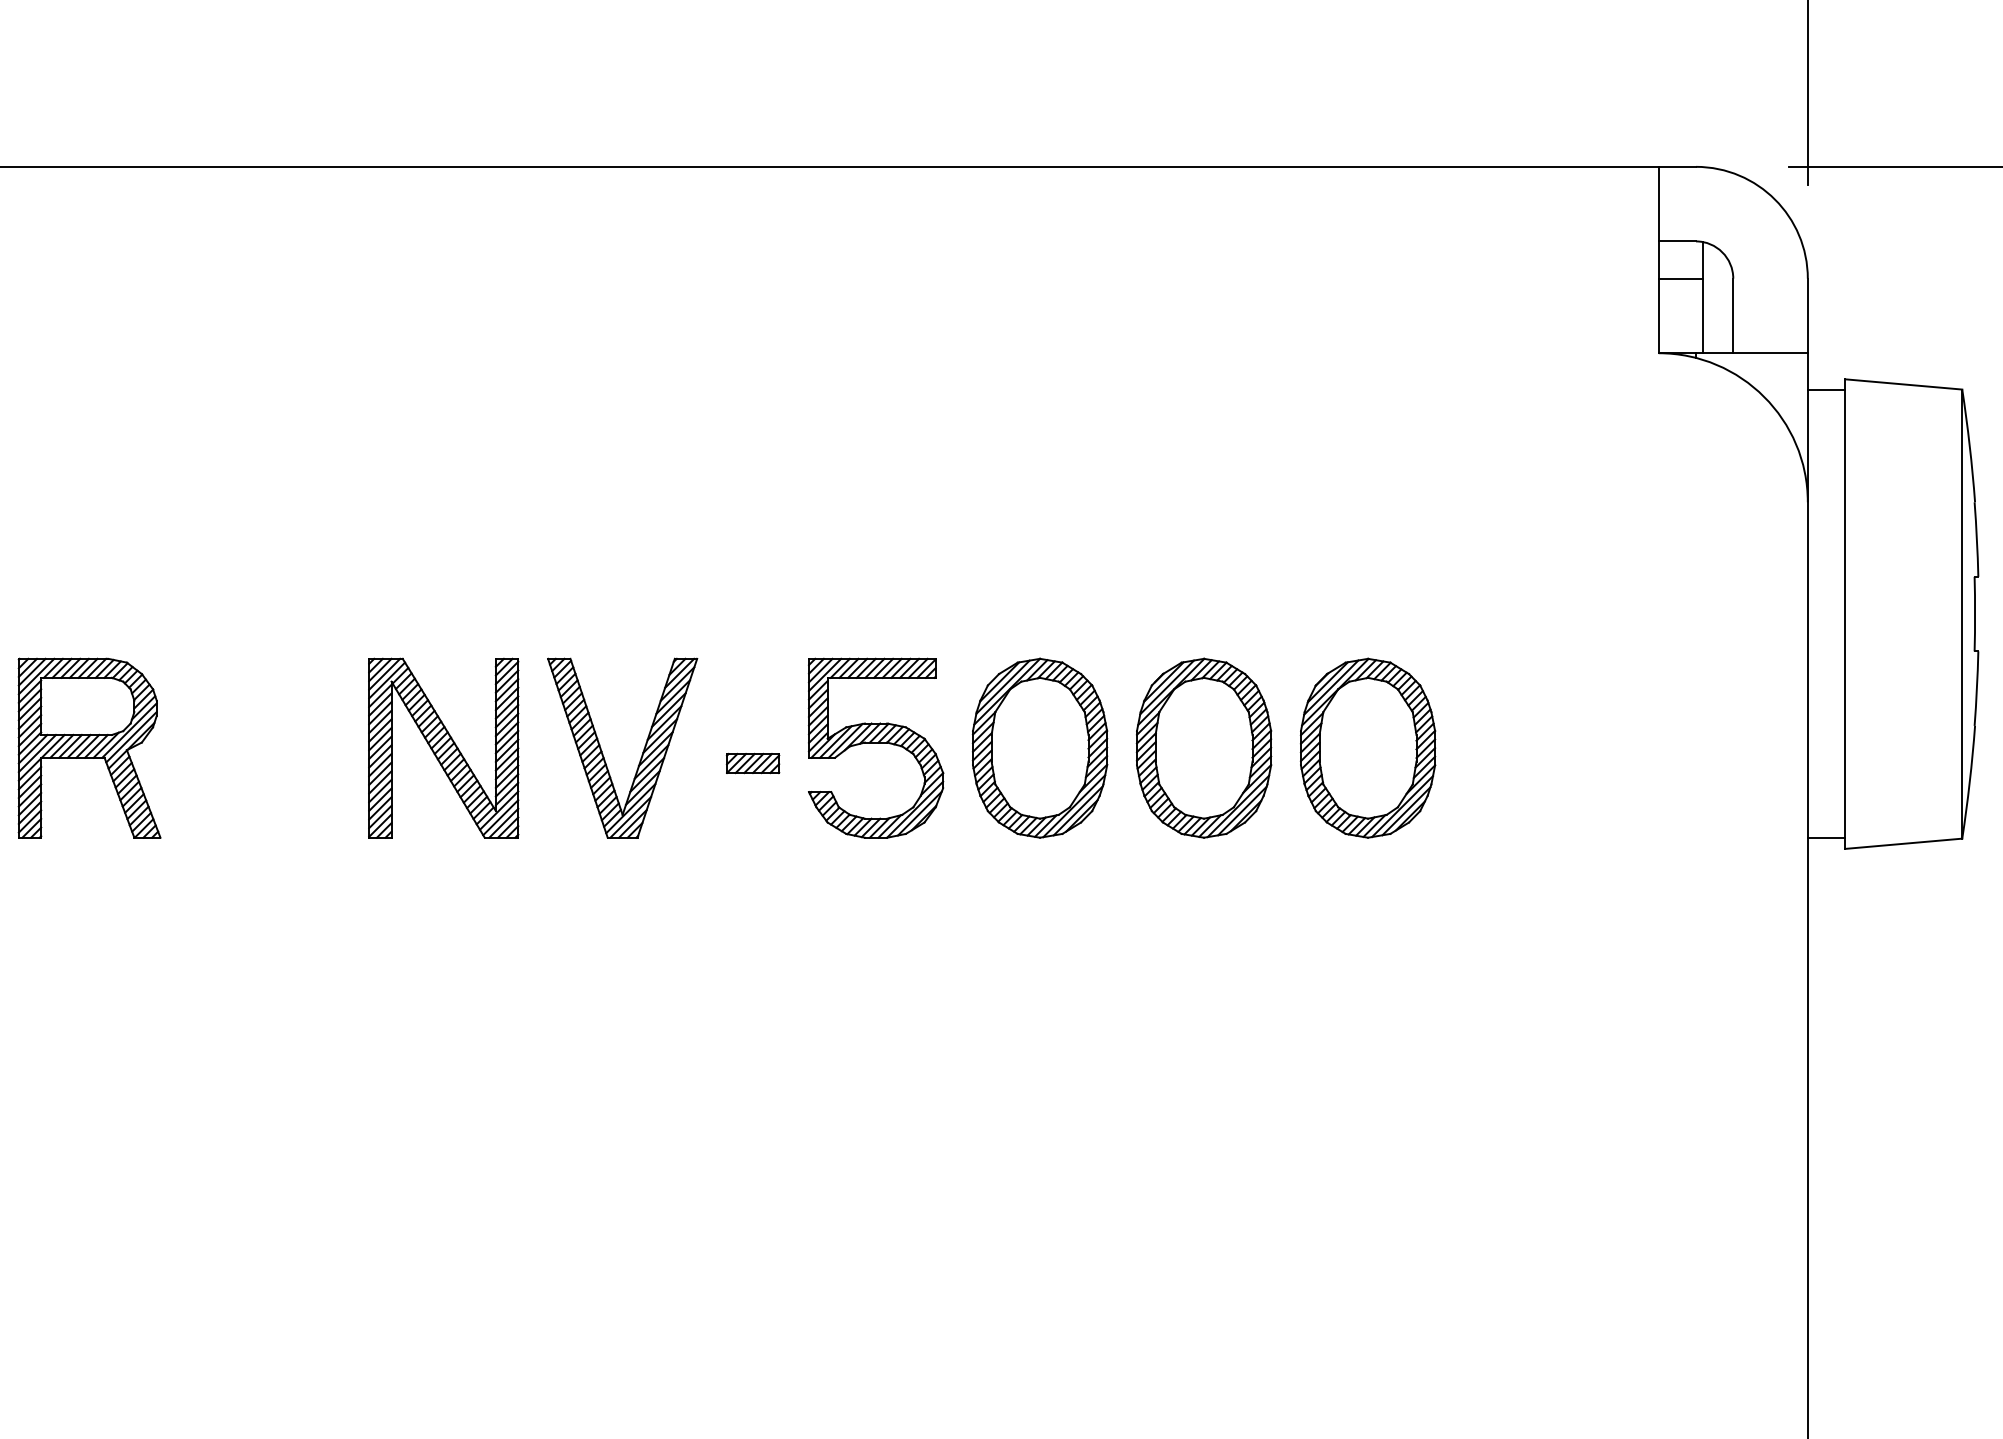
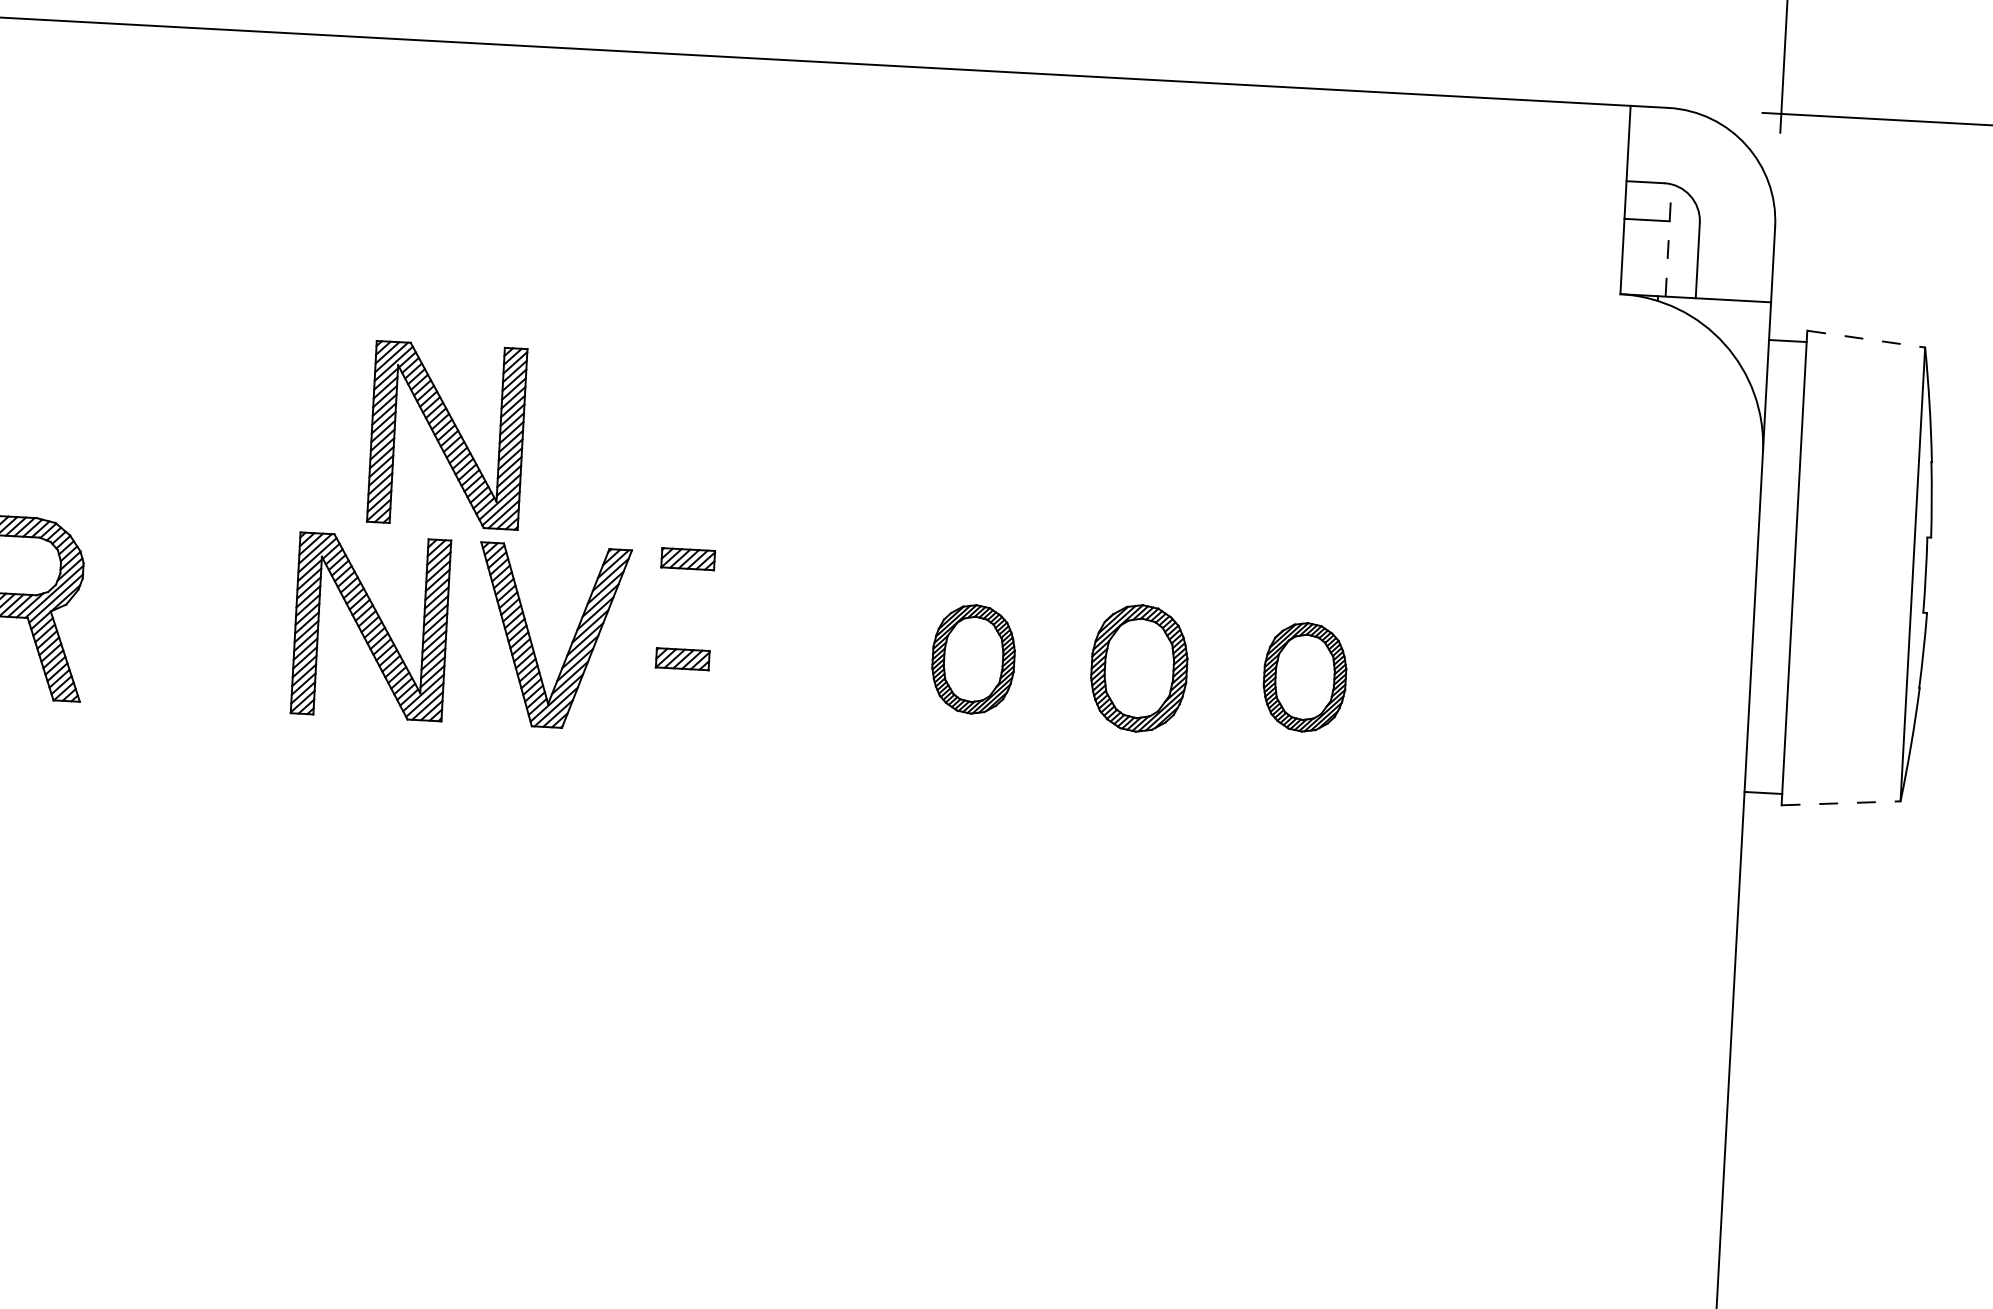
line: (1703, 297) -> (1668, 240), solid -> dashed
line: (1903, 384) -> (1866, 339), solid -> dashed
part: (508, 554) -> (447, 434), added
part: (752, 664) -> (687, 559), added
part: (875, 747) -> (807, 649), removed
part: (1039, 747) -> (973, 658), size x0.6
part: (1203, 747) -> (1138, 667), size x0.7
part: (1367, 747) -> (1304, 676), size x0.6
line: (1903, 843) -> (1840, 803), solid -> dashed

